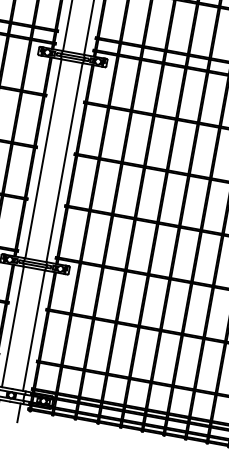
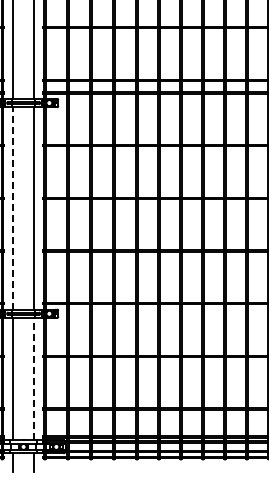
line: (43, 157) -> (12, 207), solid -> dashed
line: (34, 329) -> (34, 378), solid -> dashed

